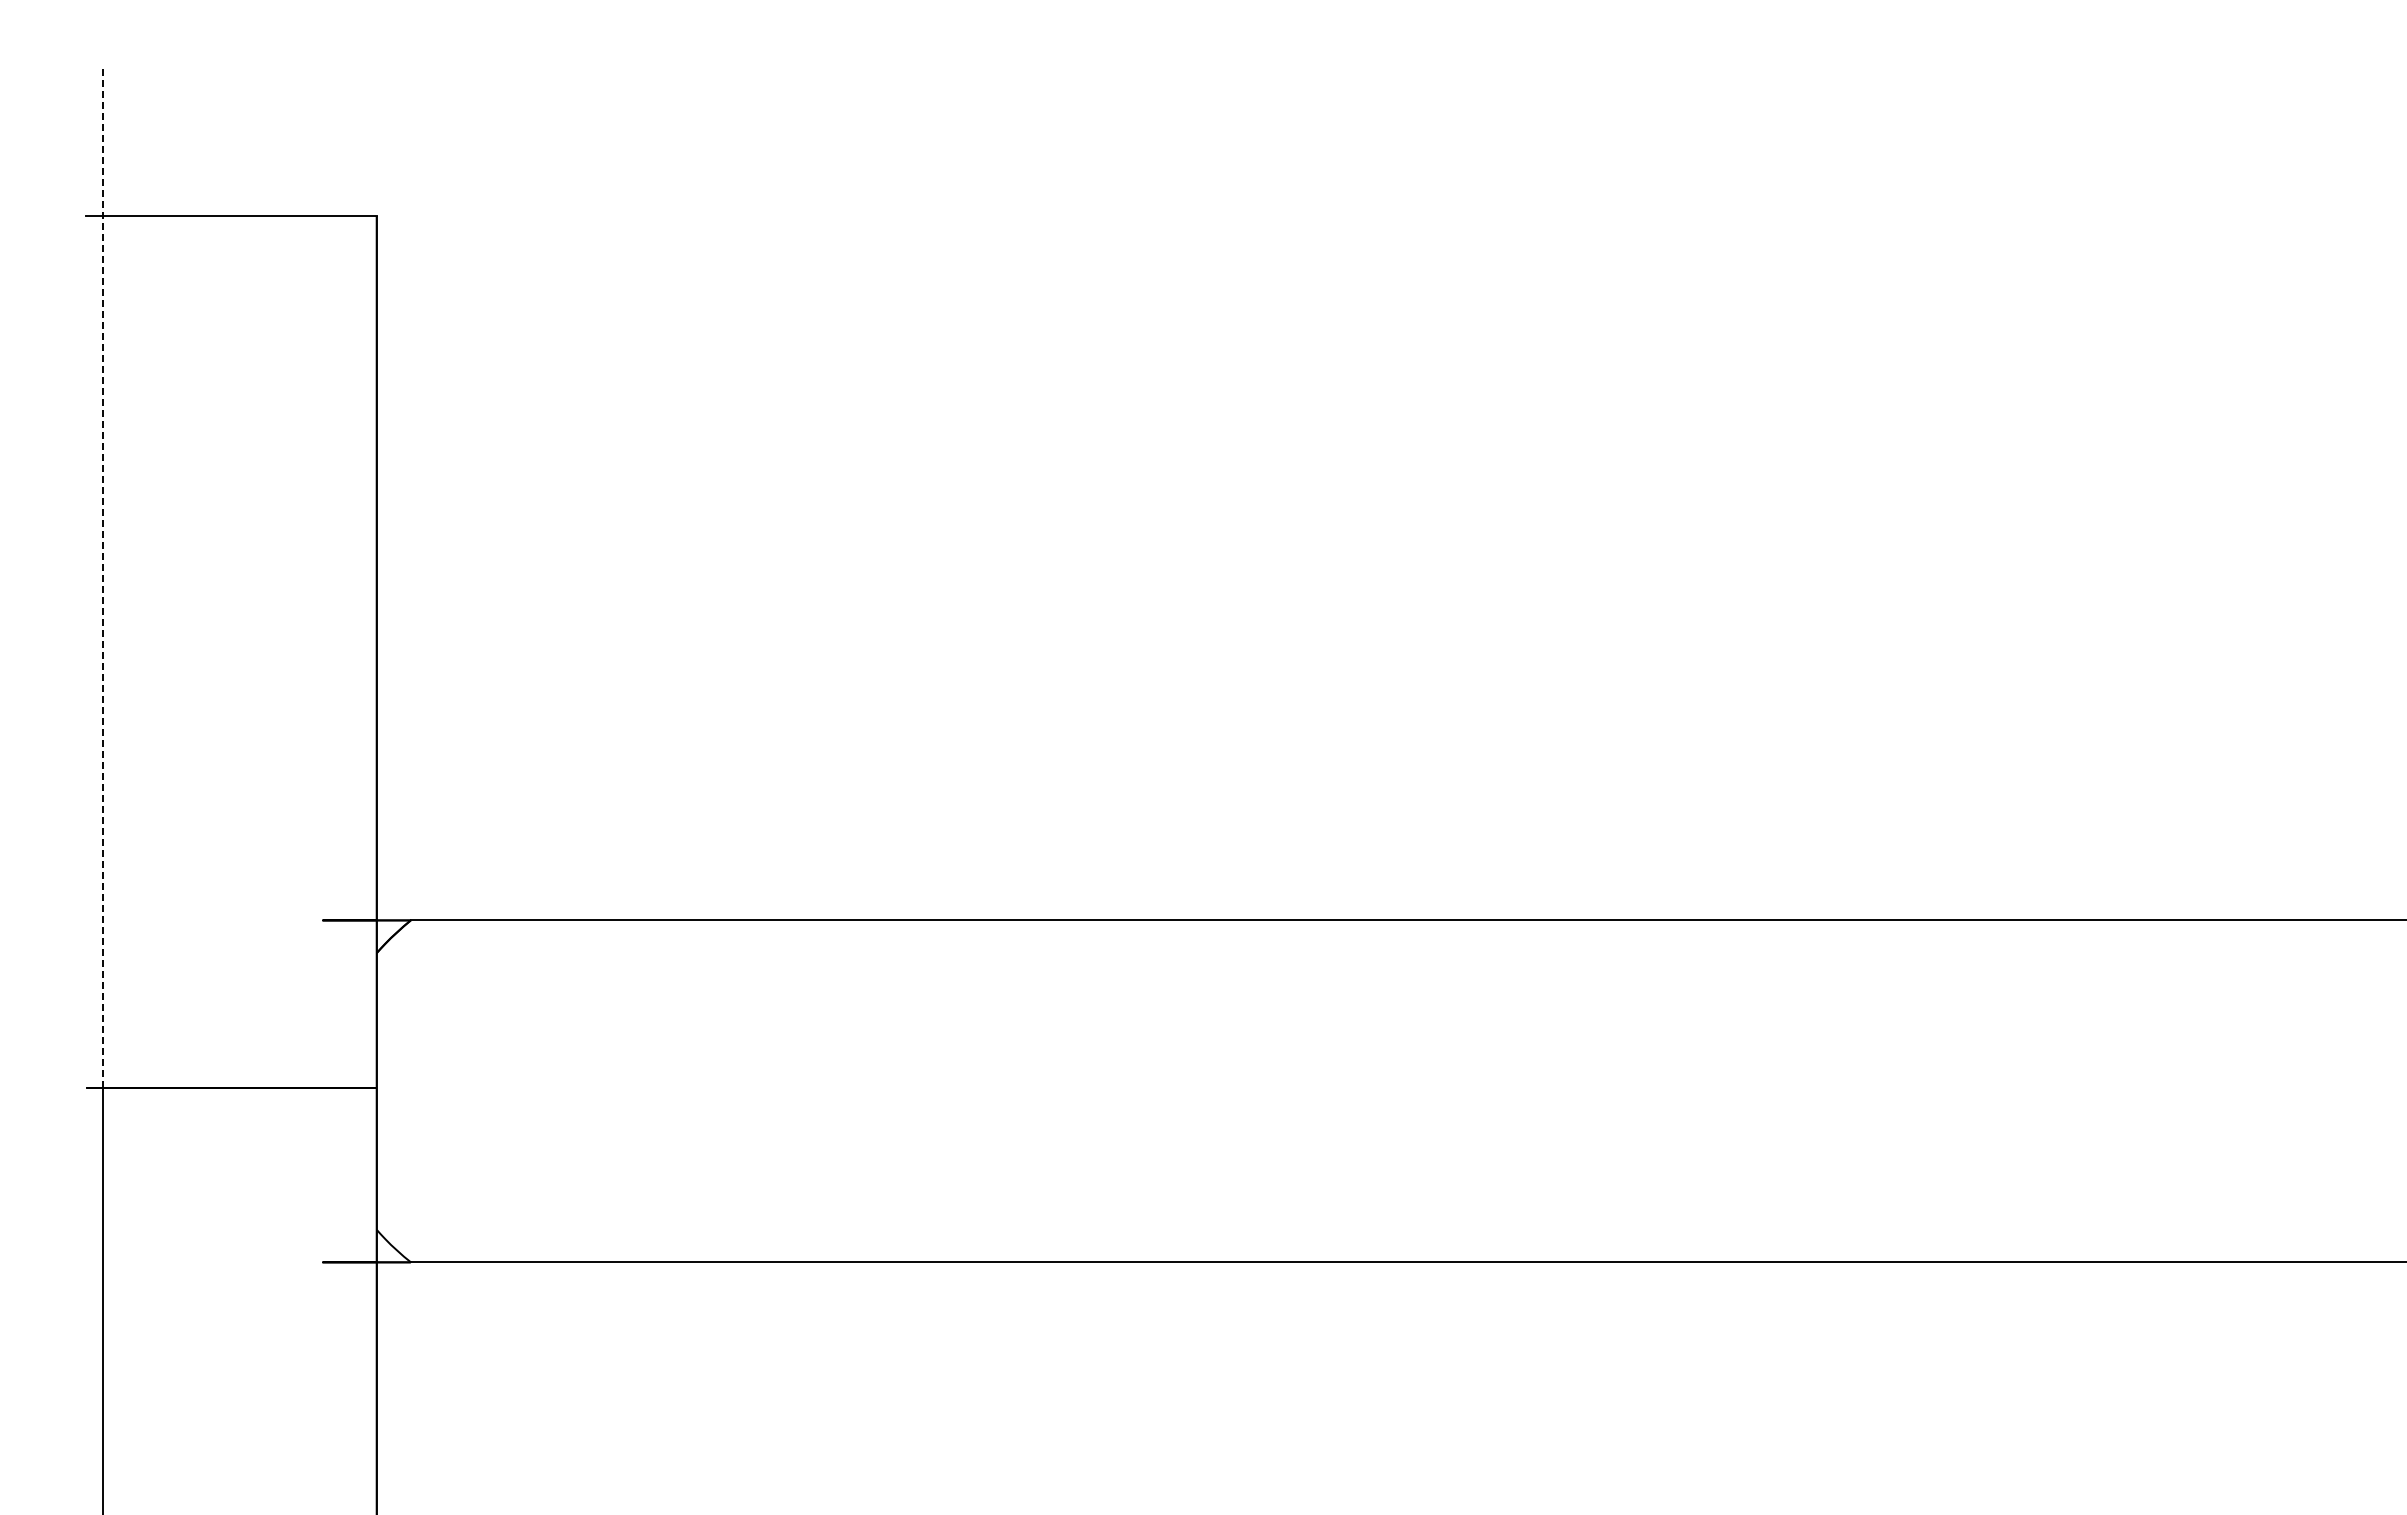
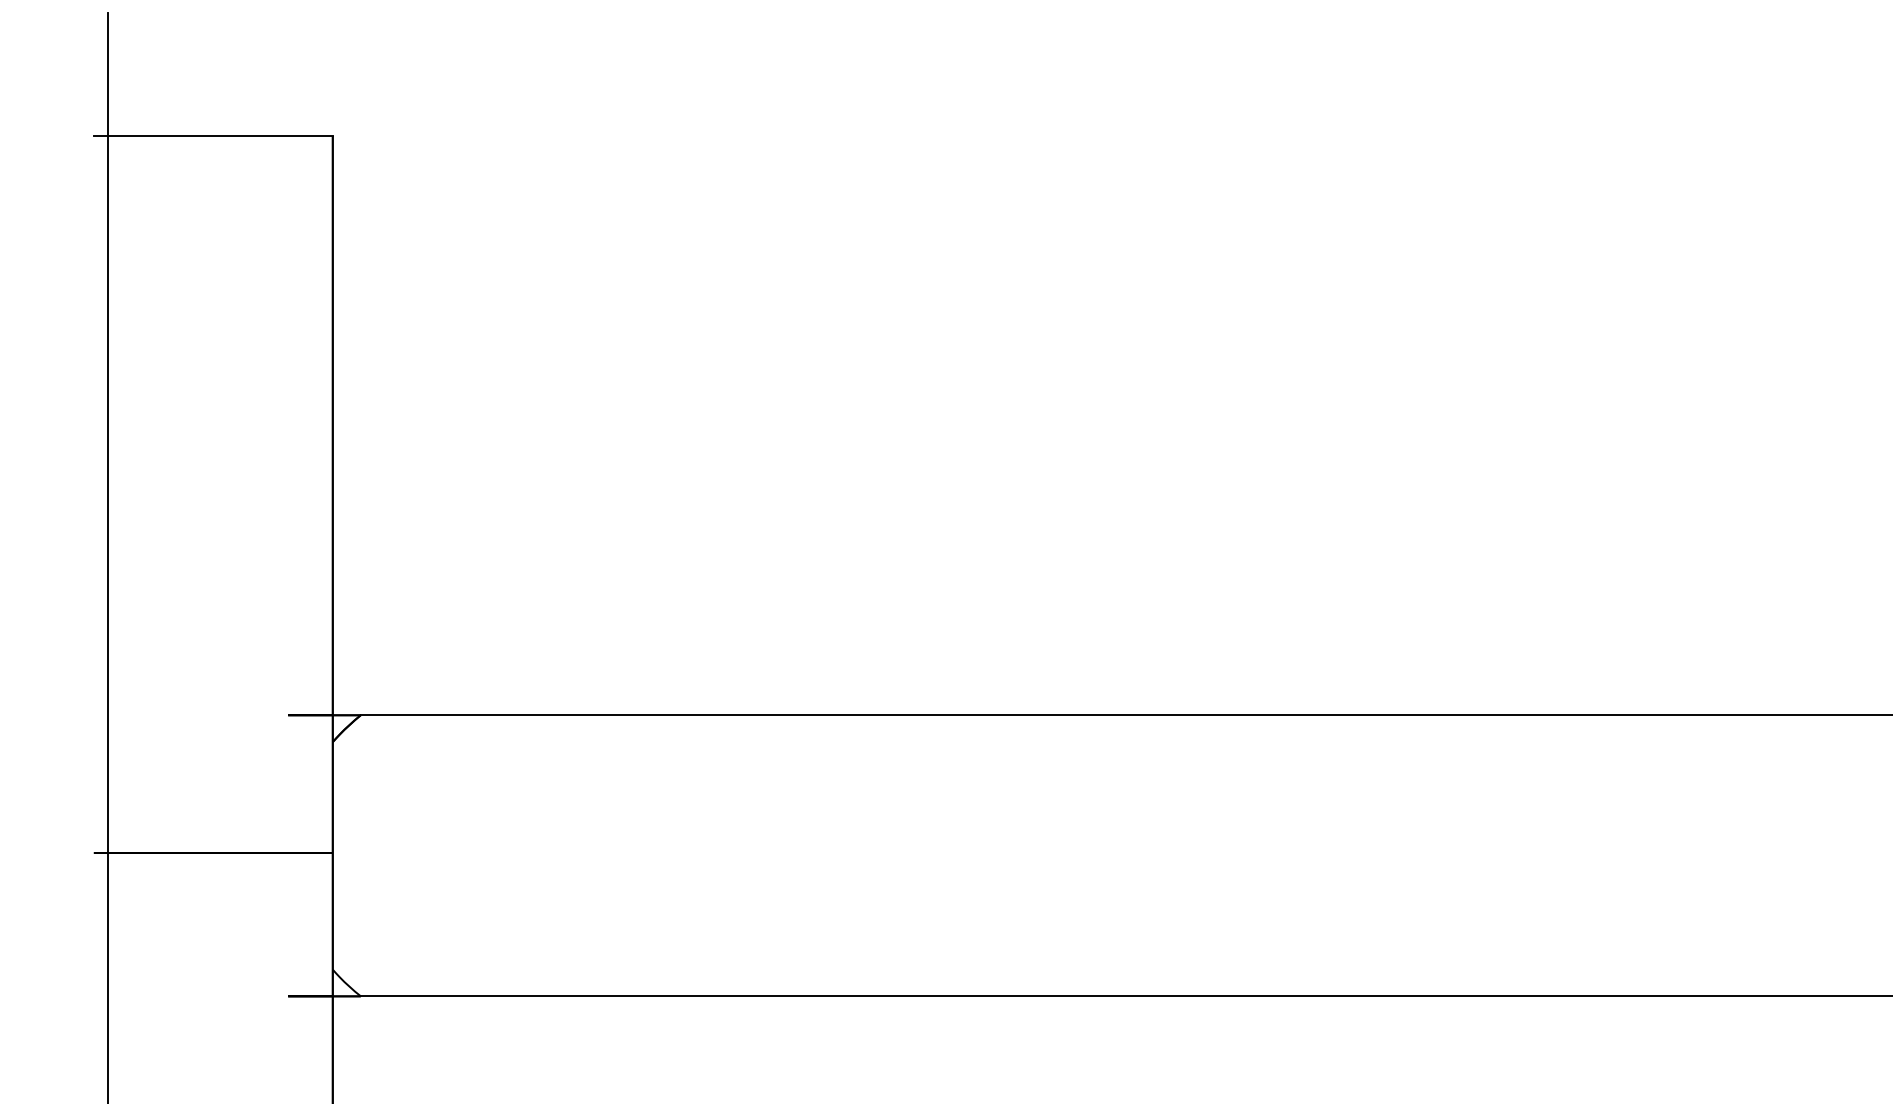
line: (103, 576) -> (108, 432), dashed -> solid

